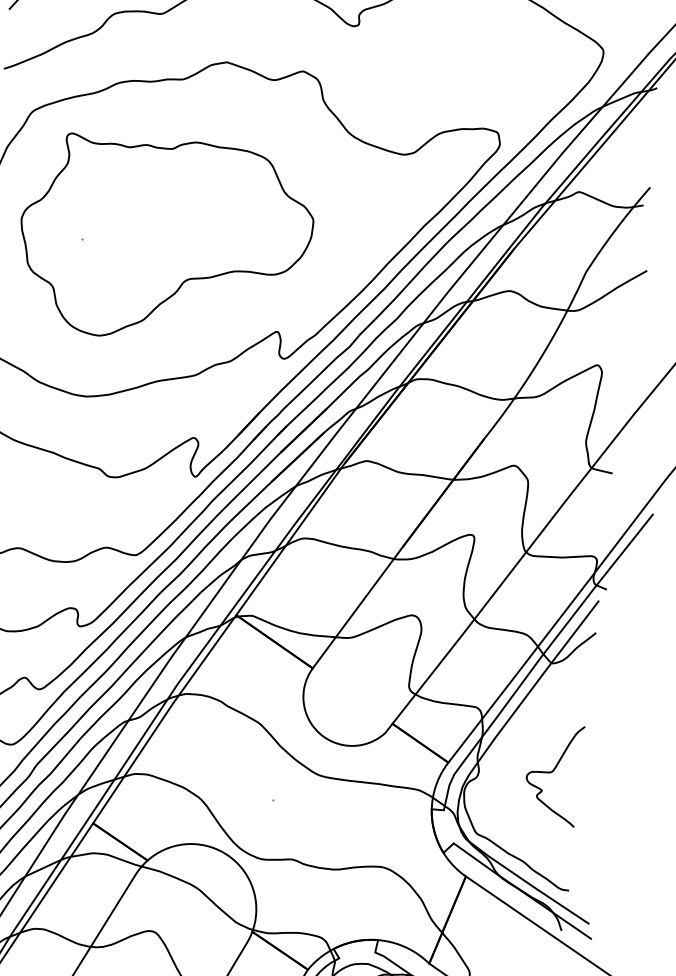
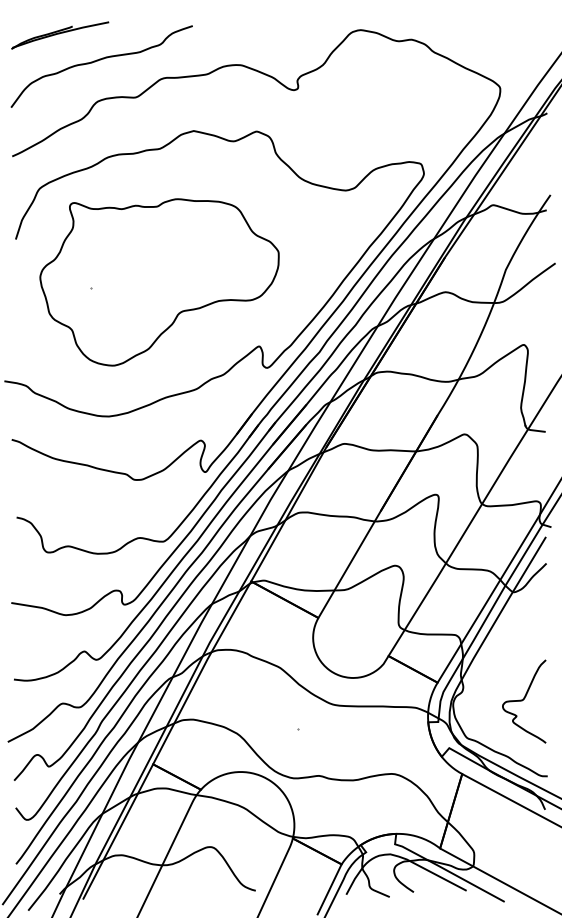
curve: (552, 772) -> (523, 700), moved

